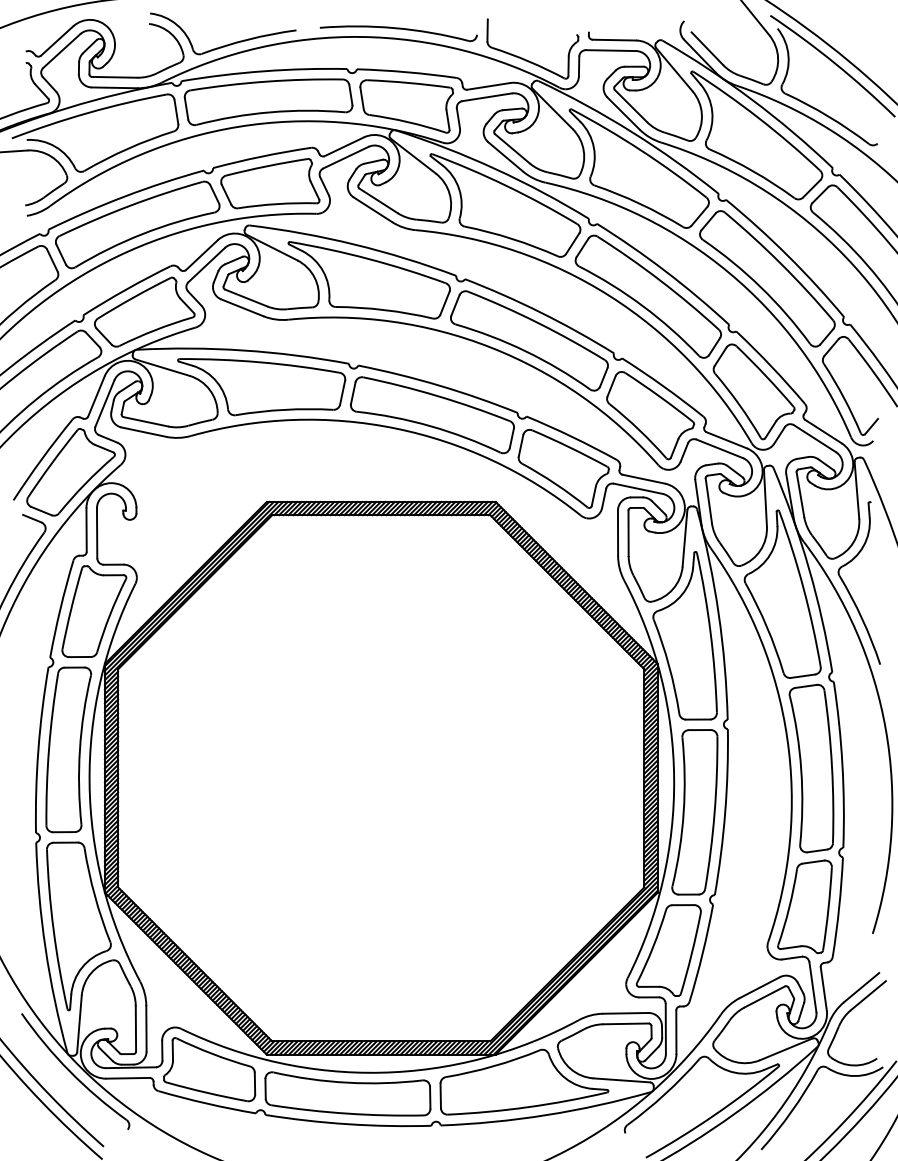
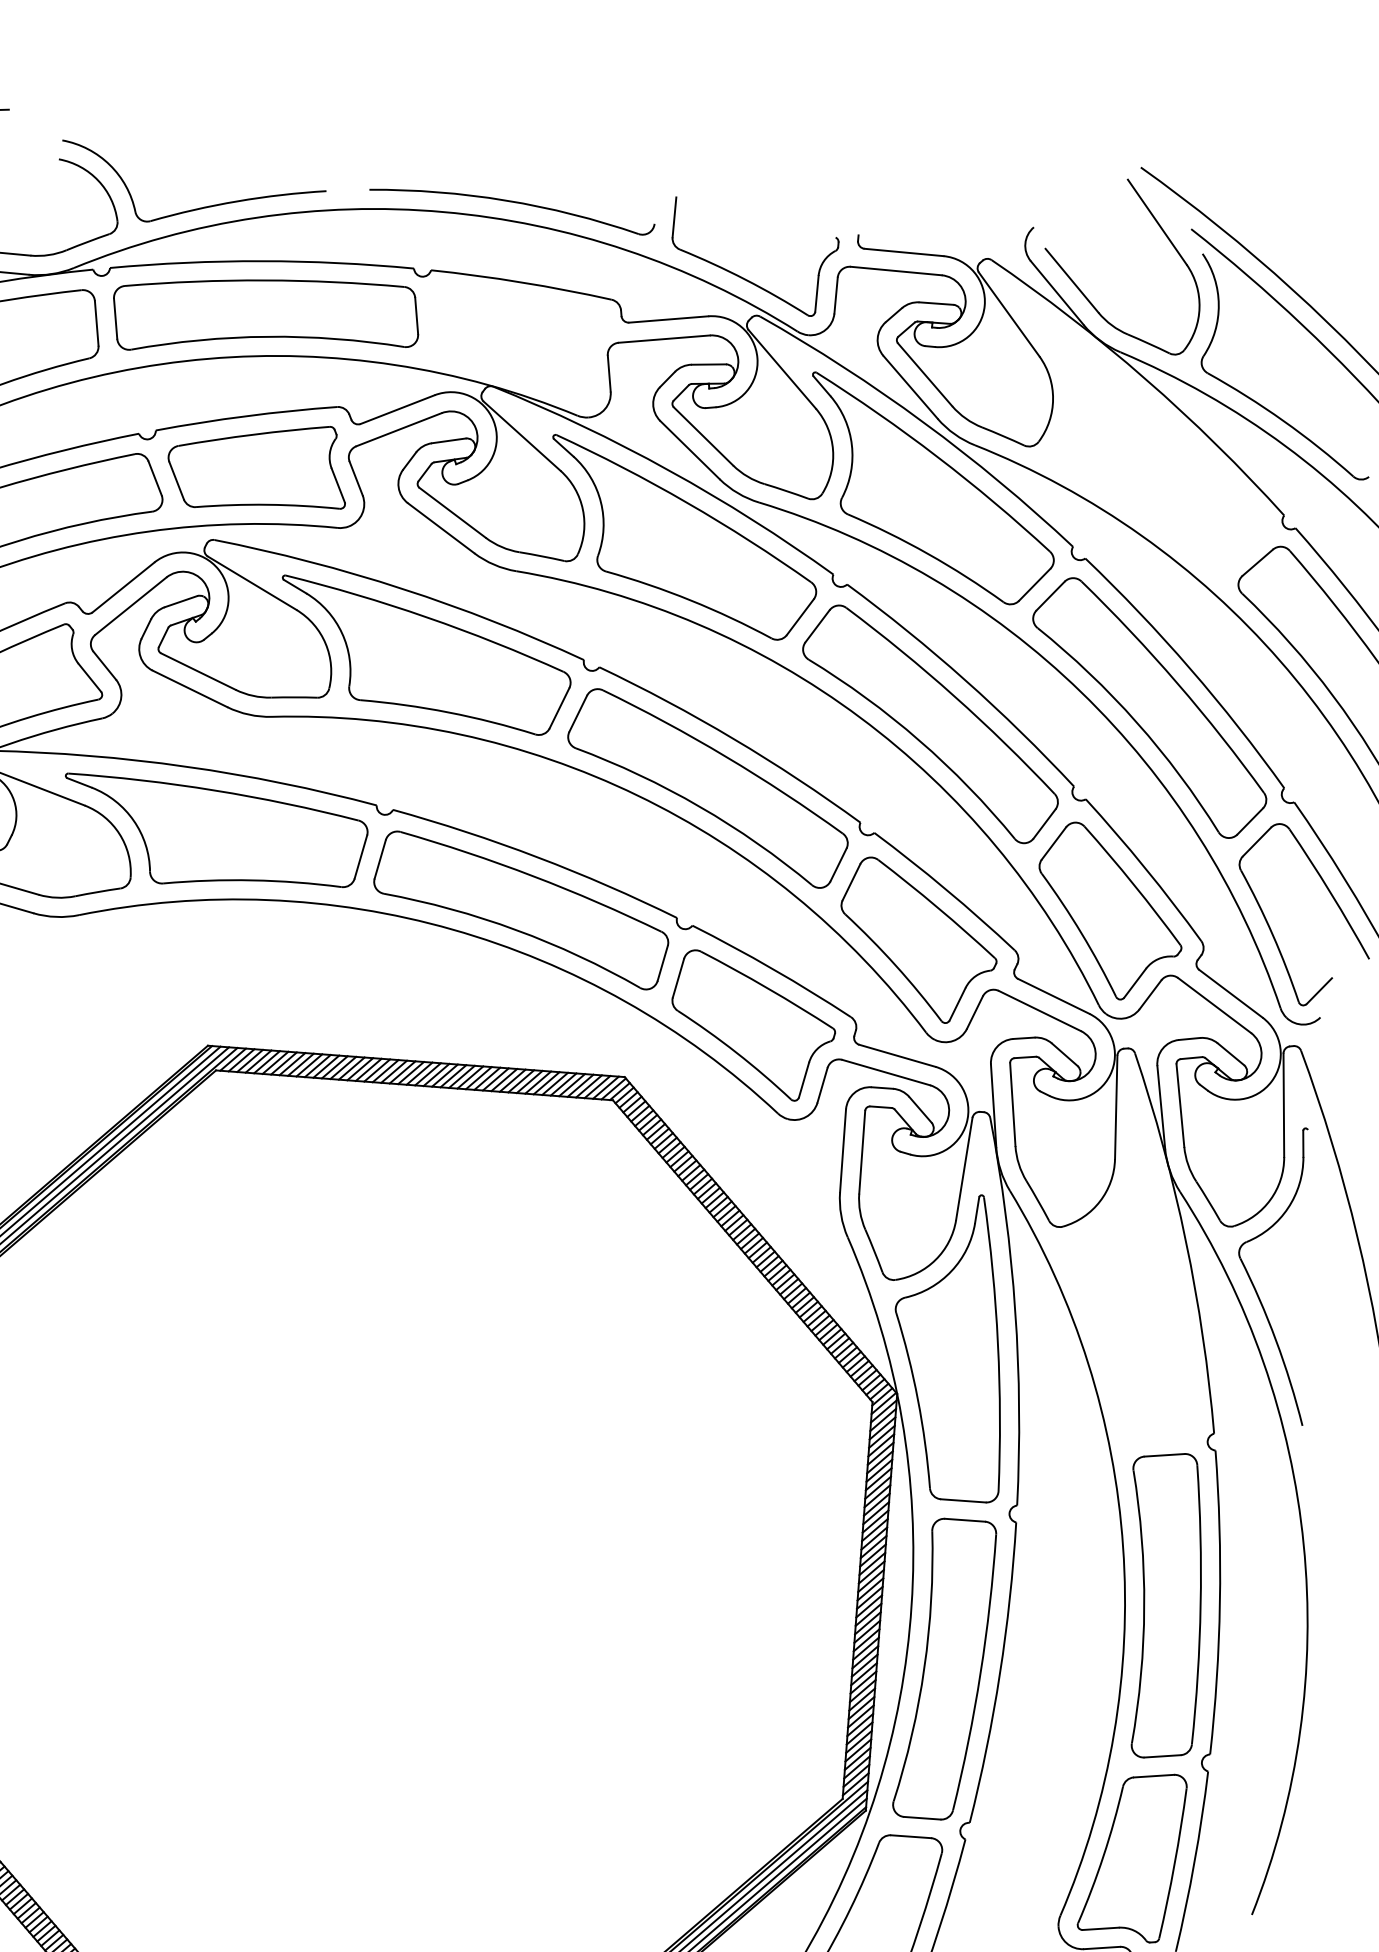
part: (406, 106) -> (516, 344), removed
part: (756, 135) -> (1149, 445), removed
part: (782, 593) -> (1134, 1282), removed

